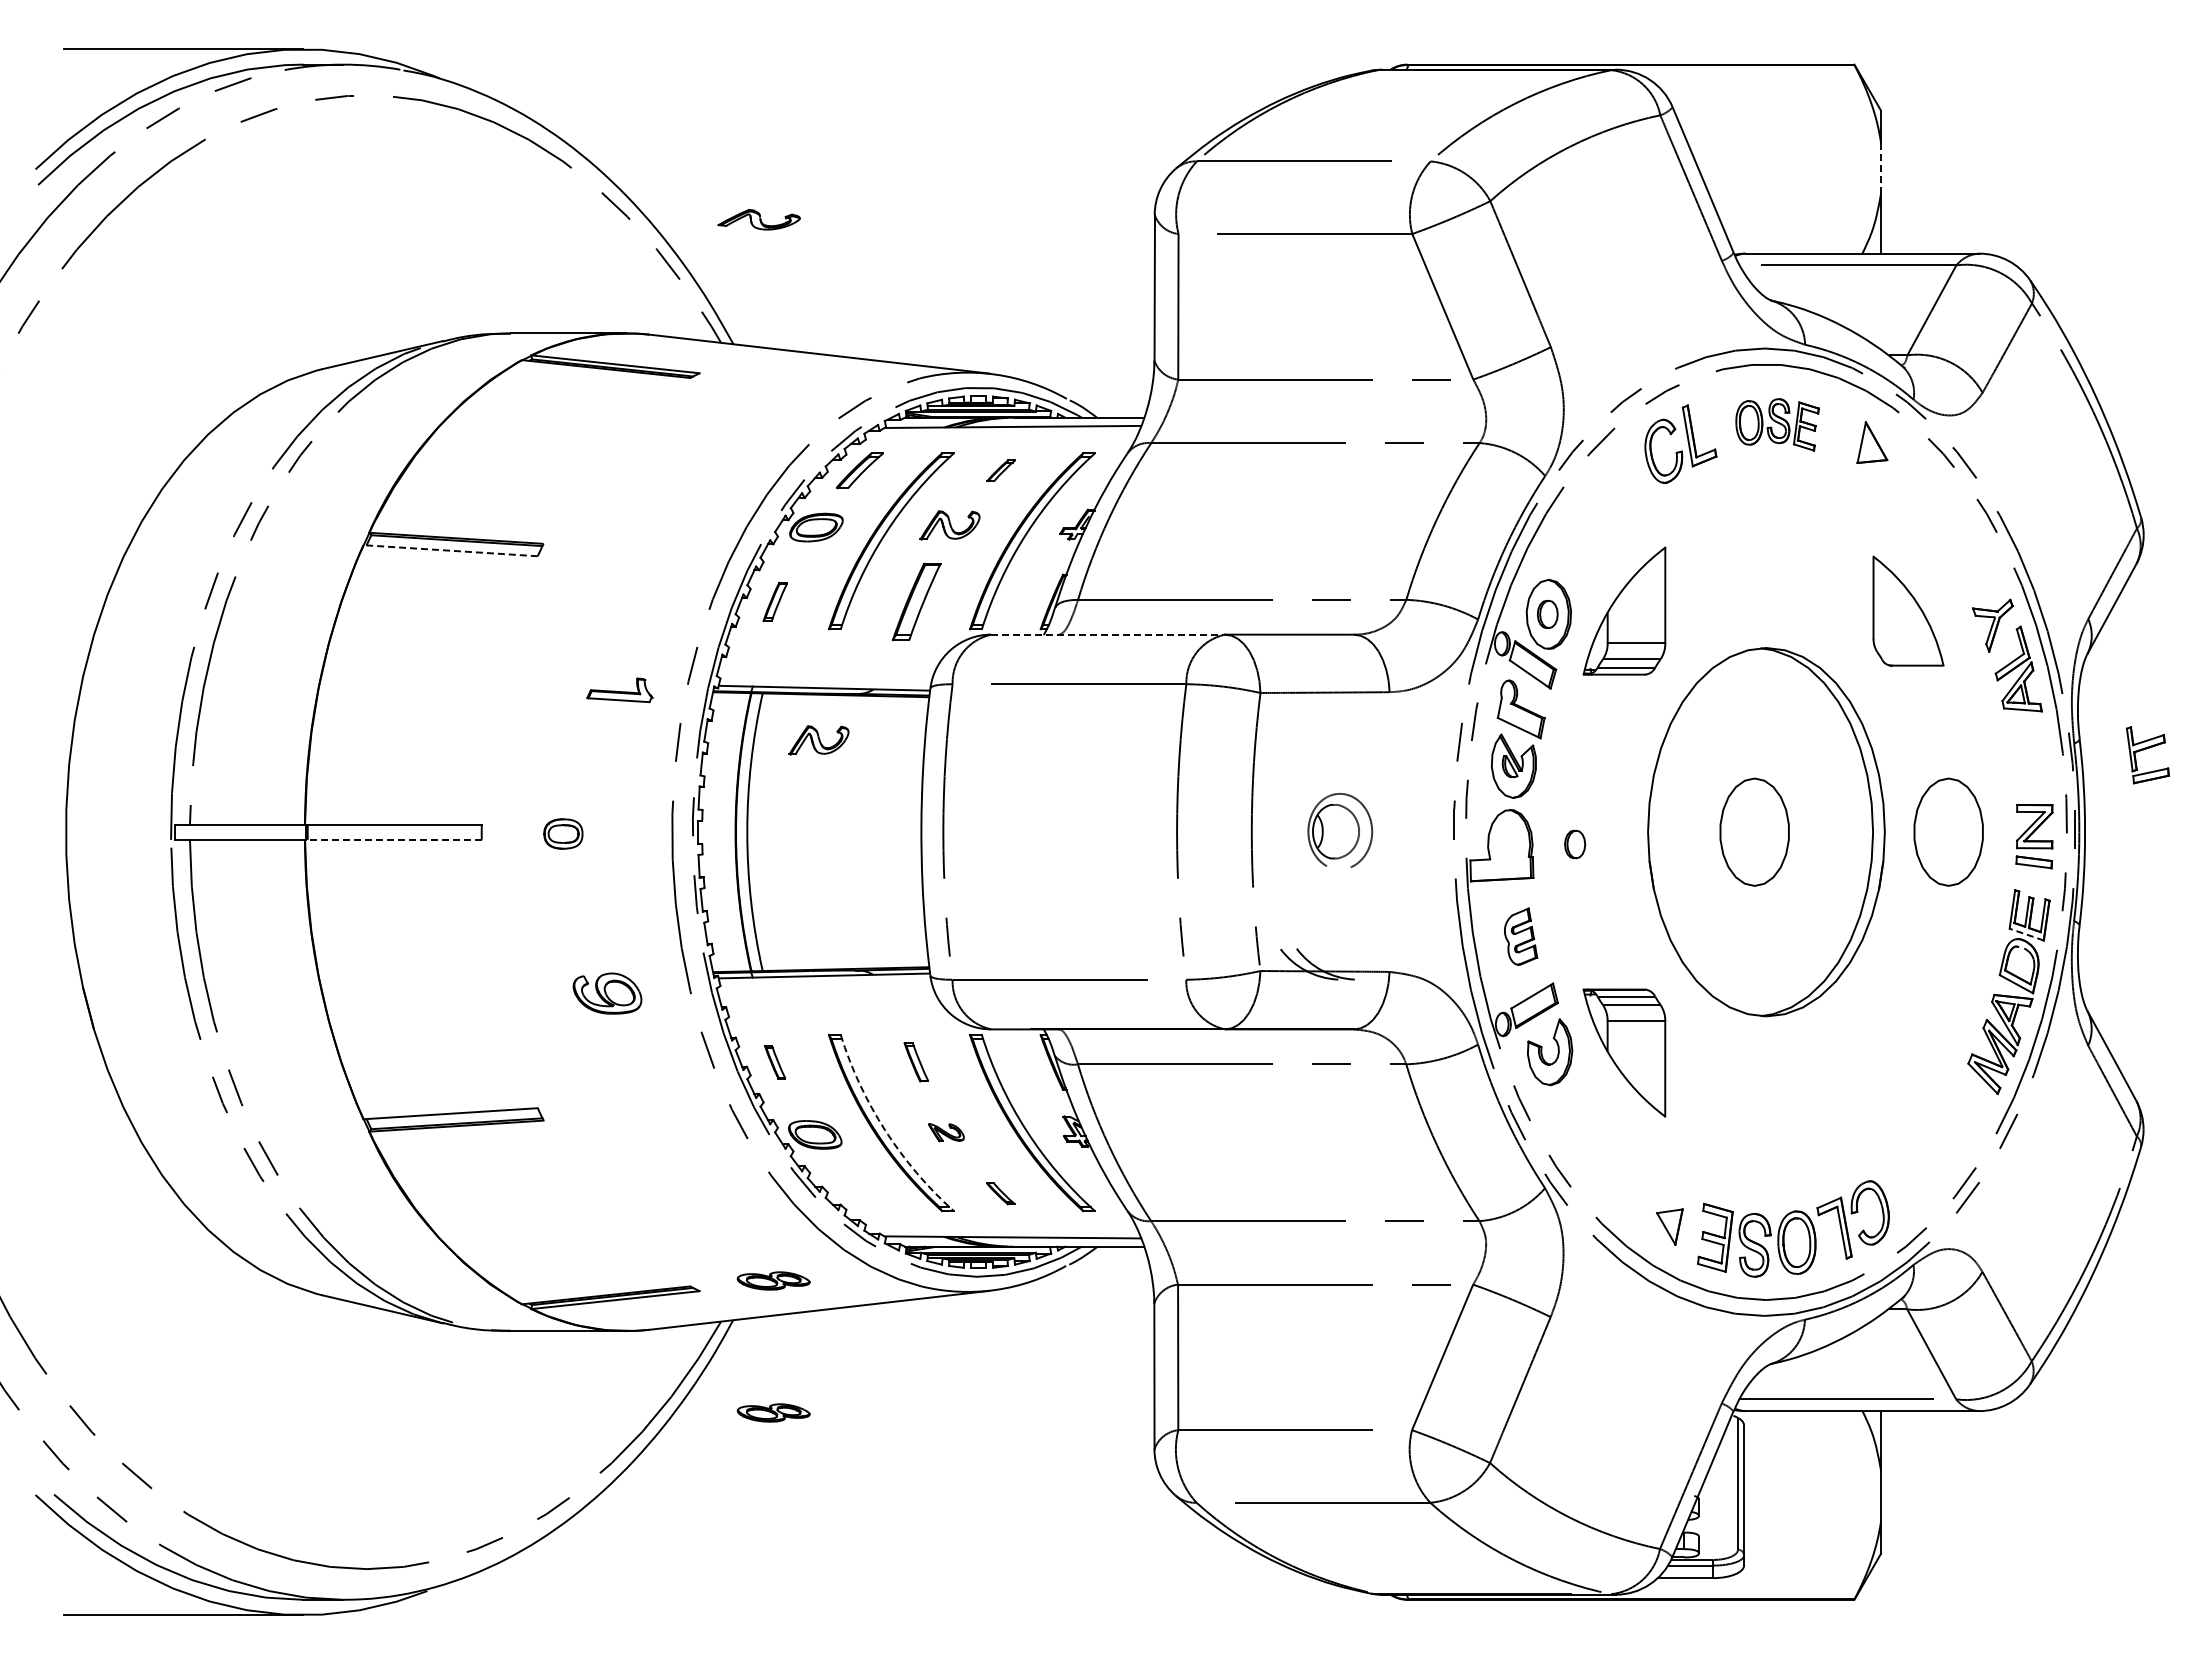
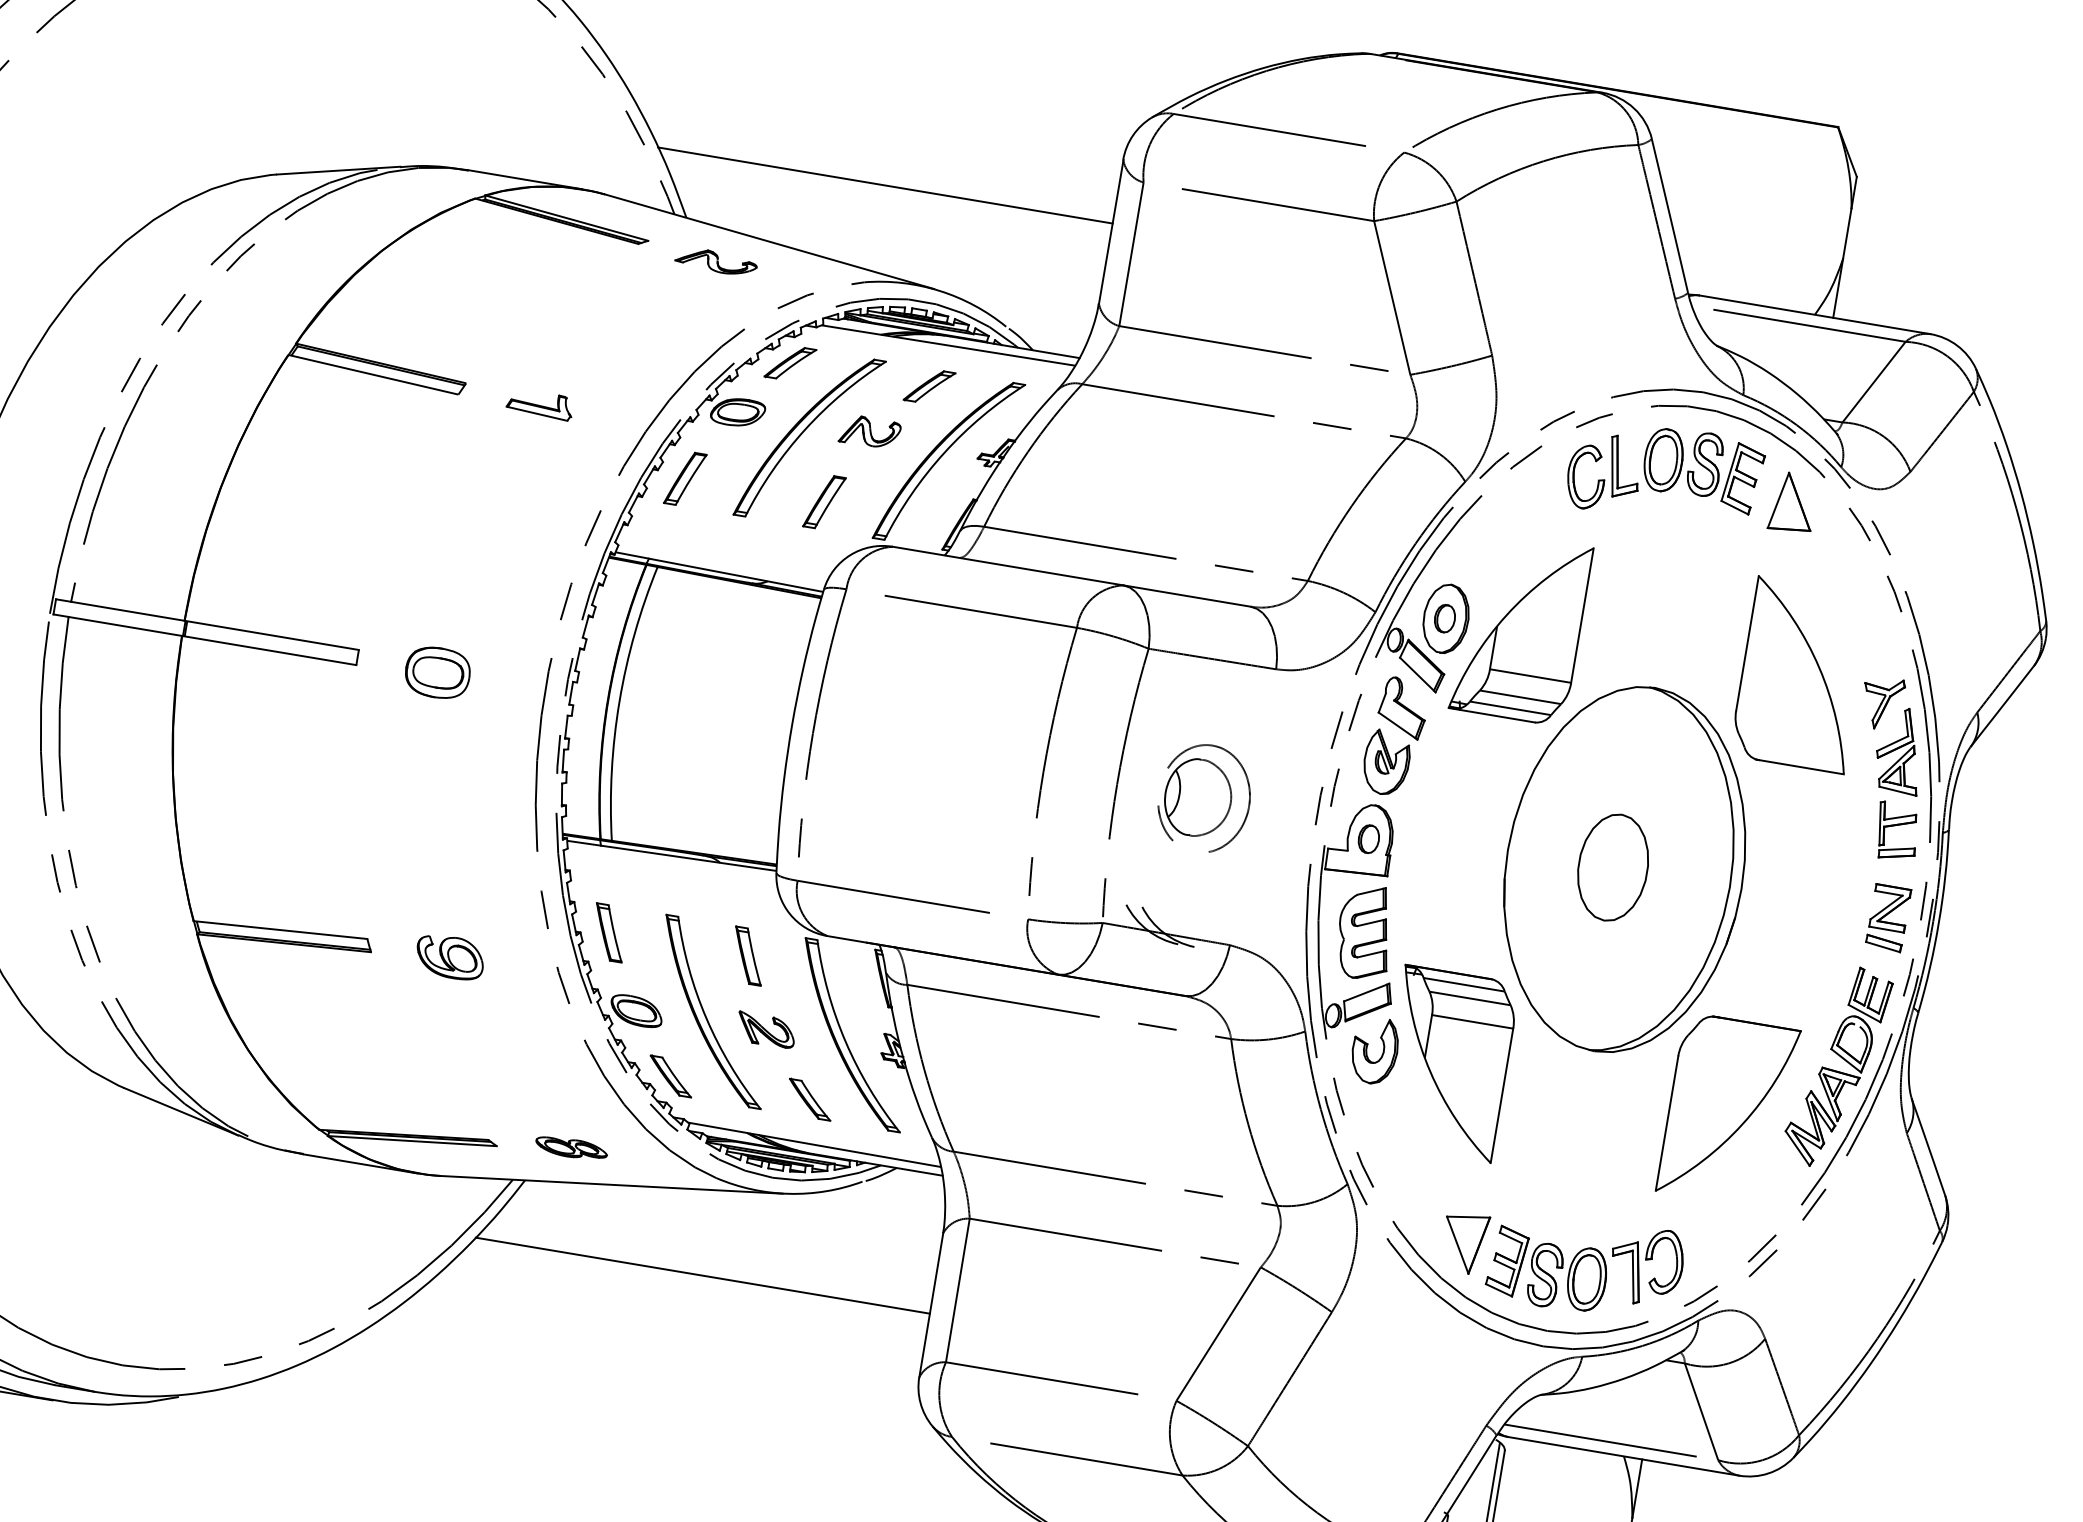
line: (1881, 167) -> (1847, 232), dashed -> solid
part: (758, 219) -> (715, 261), moved
line: (923, 279) -> (884, 185), added
part: (1777, 424) -> (1702, 469), size x1.43
part: (1872, 442) -> (1793, 502), size x1.43
part: (1001, 470) -> (929, 386), size x1.67
line: (449, 550) -> (372, 374), dashed -> solid
part: (775, 601) -> (685, 478), size x1.43
part: (916, 601) -> (824, 501), size x0.71
part: (1624, 610) -> (1521, 627), size x1.43
part: (1908, 610) -> (1801, 674), size x1.67
line: (1108, 634) -> (1008, 565), dashed -> solid
part: (619, 690) -> (539, 404), moved
part: (818, 740) -> (704, 622), removed
part: (2146, 749) -> (1896, 826), moved
part: (1340, 830) -> (1204, 797), size x1.43
part: (1948, 831) -> (1804, 898), removed
part: (563, 833) -> (438, 672), size x1.67
line: (392, 839) -> (268, 649), dashed -> solid
part: (1575, 844) -> (1369, 839), moved
line: (2026, 934) -> (1864, 1013), dashed -> solid
part: (1520, 936) -> (1364, 931), size x1.67
part: (607, 993) -> (450, 957), moved
part: (1624, 1052) -> (1448, 1063), size x1.43
part: (1908, 1052) -> (1728, 1110), added
part: (774, 1062) -> (608, 932), size x1.67
part: (916, 1062) -> (748, 956), size x1.43
arc: (885, 1130) -> (706, 1018), dashed -> solid
part: (946, 1132) -> (766, 1030), size x1.67
part: (859, 1193) -> (670, 1076), added
part: (1000, 1193) -> (809, 1099), size x1.67
part: (1669, 1226) -> (1464, 1242), size x1.67
line: (924, 1384) -> (703, 1275), added
part: (773, 1412) -> (549, 1278), removed

